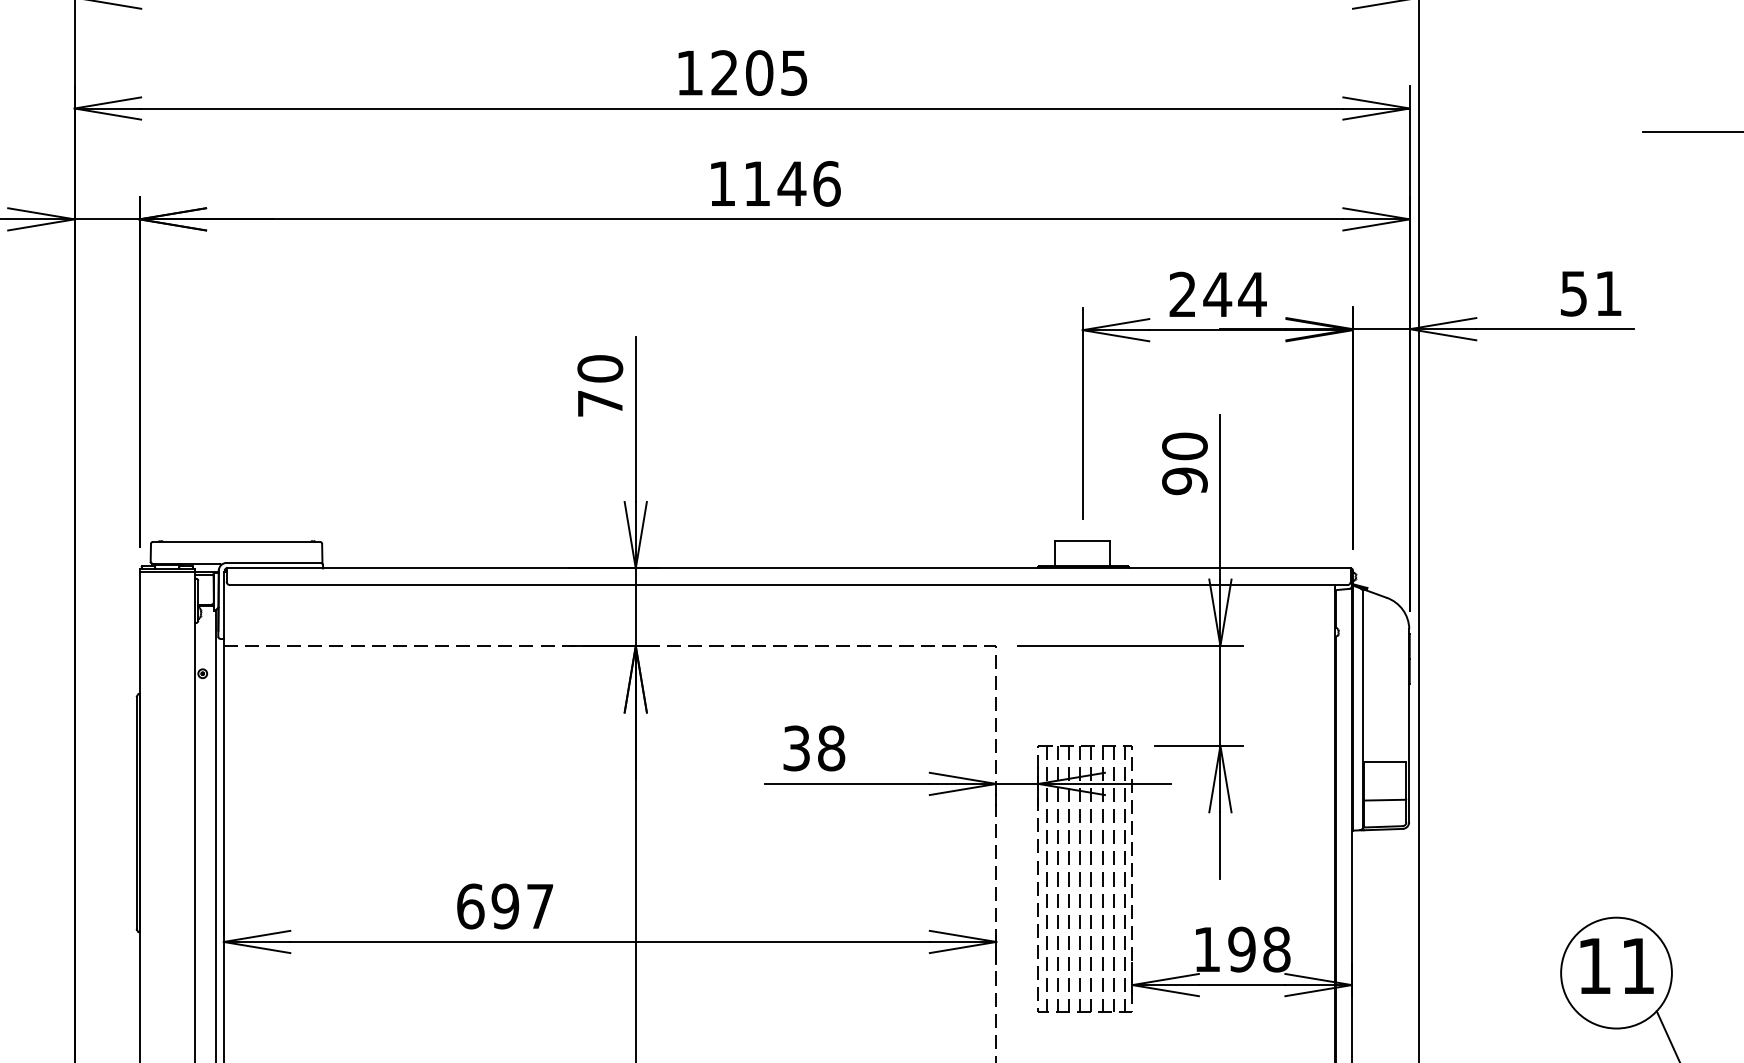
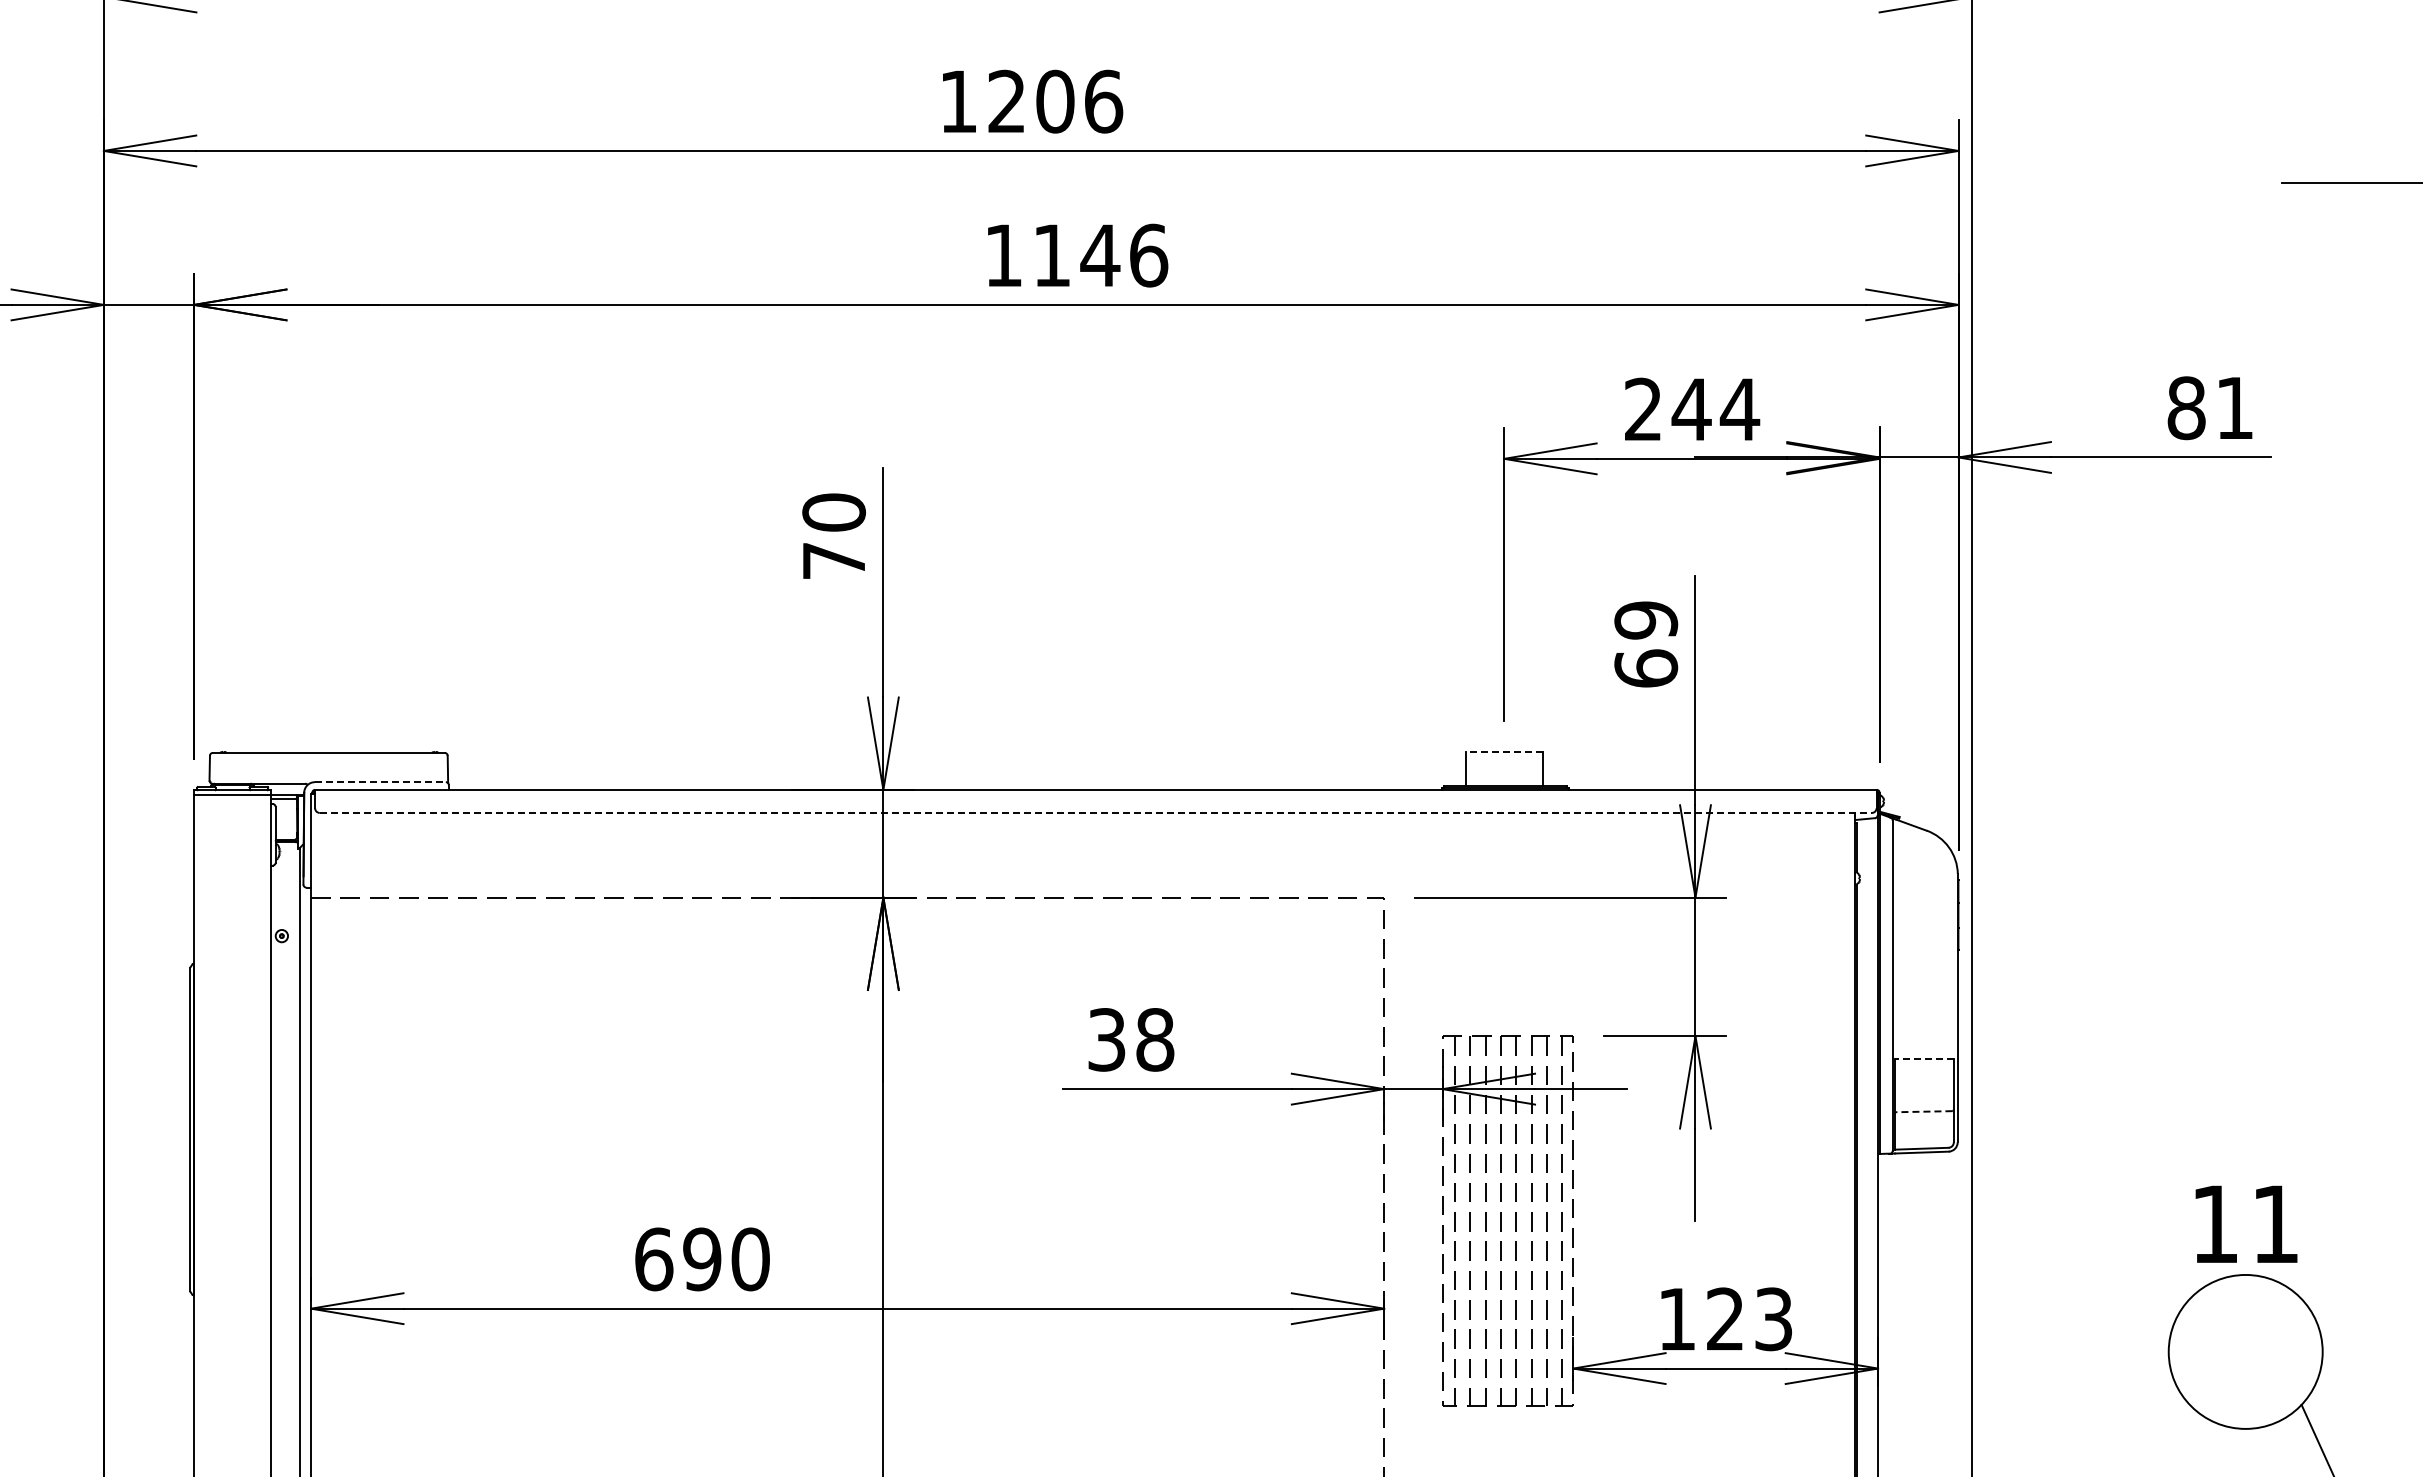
text: (794, 72) -> (1104, 101), 1205 -> 1206
text: (1573, 293) -> (2186, 408), 51 -> 81
text: (1185, 463) -> (1646, 644), 90 -> 69
line: (1082, 541) -> (1503, 752), solid -> dashed
line: (273, 563) -> (380, 782), solid -> dashed
line: (789, 584) -> (1096, 812), solid -> dashed
line: (1385, 761) -> (1924, 1058), solid -> dashed
line: (1384, 800) -> (1923, 1111), solid -> dashed
text: (540, 906) -> (750, 1259), 697 -> 690
text: (1259, 949) -> (1749, 1319), 198 -> 123
text: (1617, 965) -> (2246, 1223), moved

